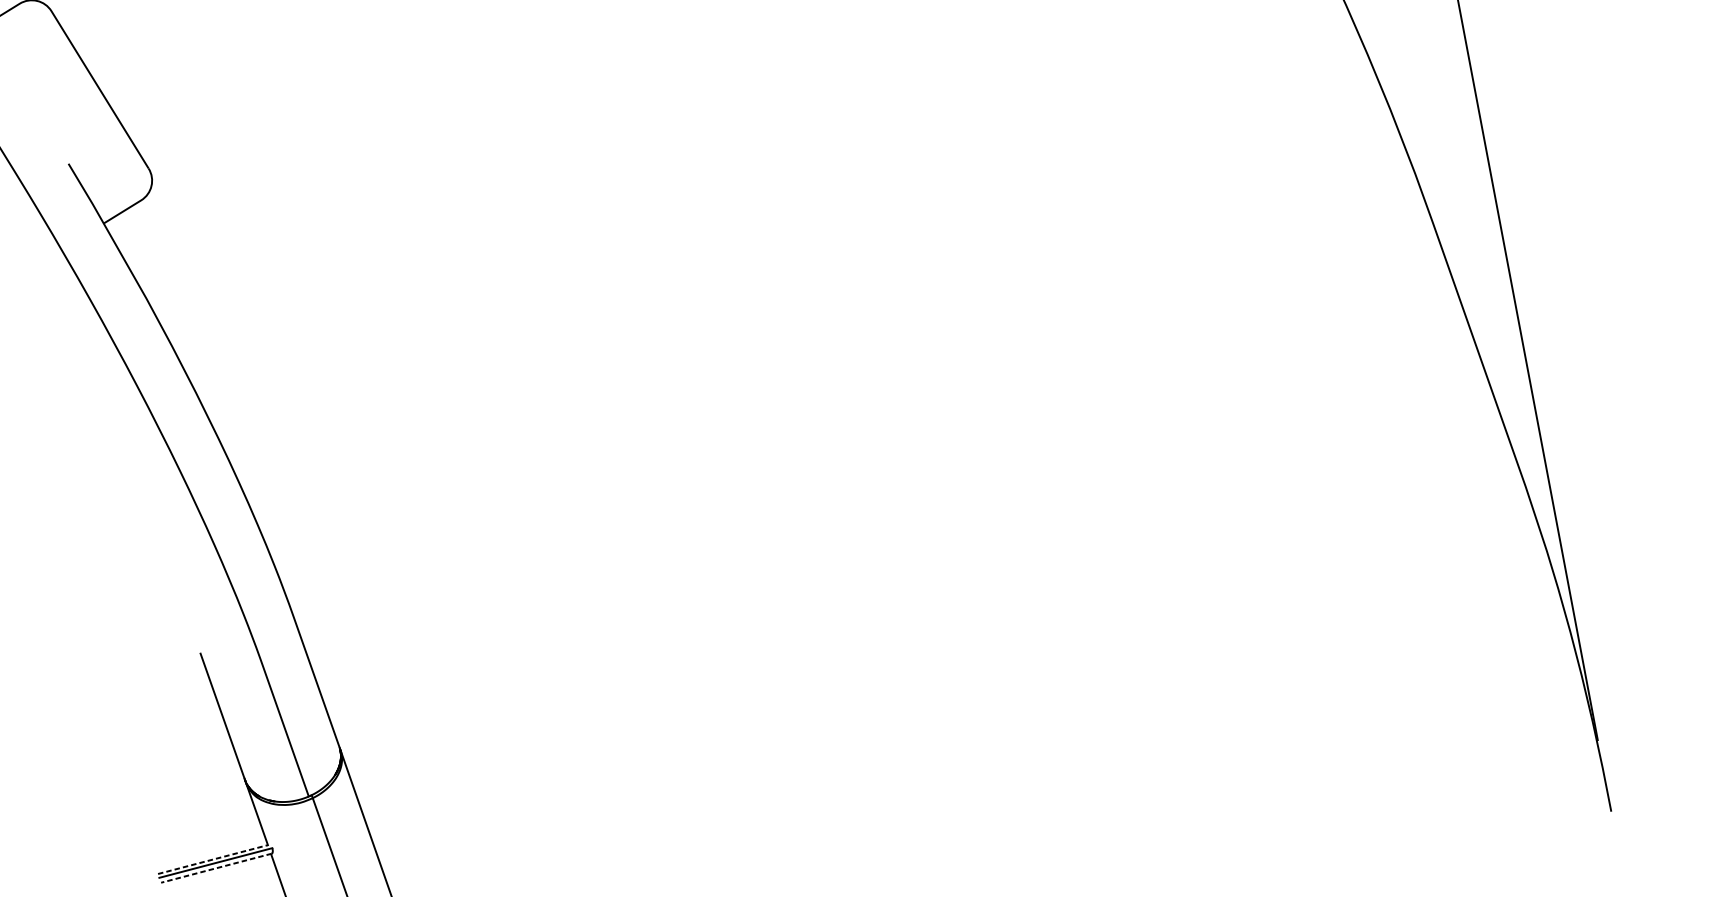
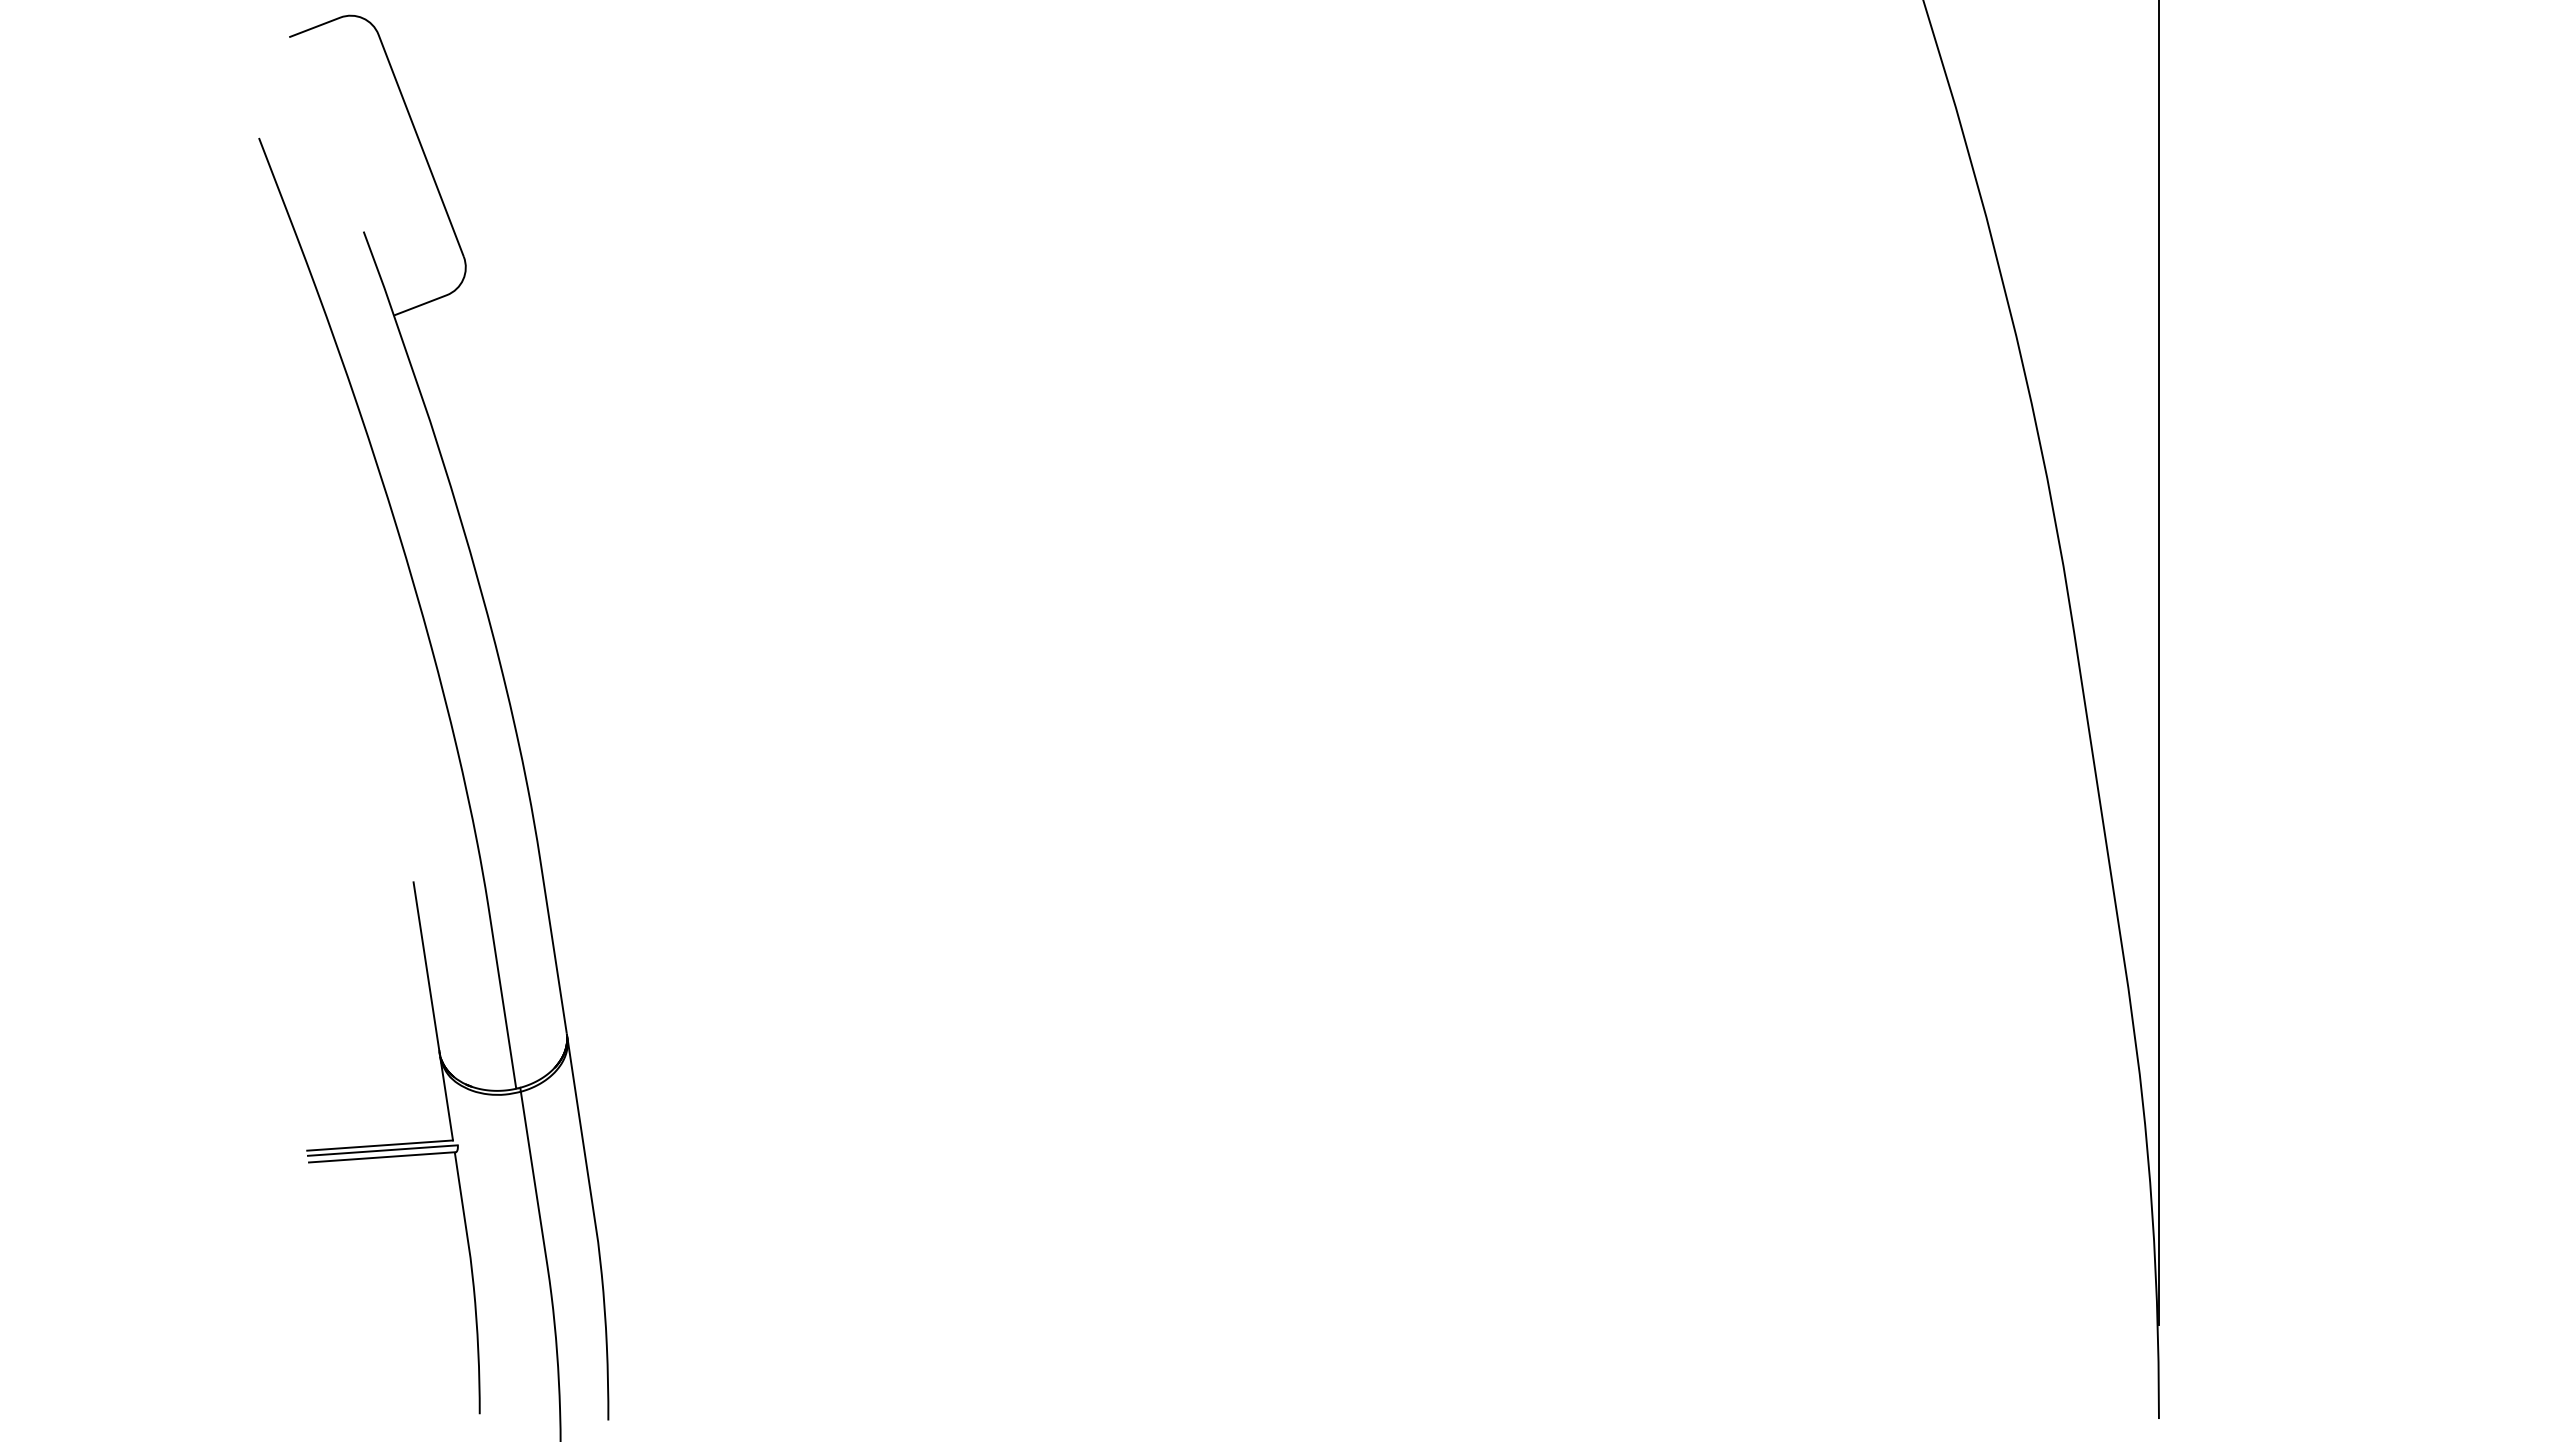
line: (213, 859) -> (380, 1145), dashed -> solid
line: (216, 868) -> (382, 1157), dashed -> solid

